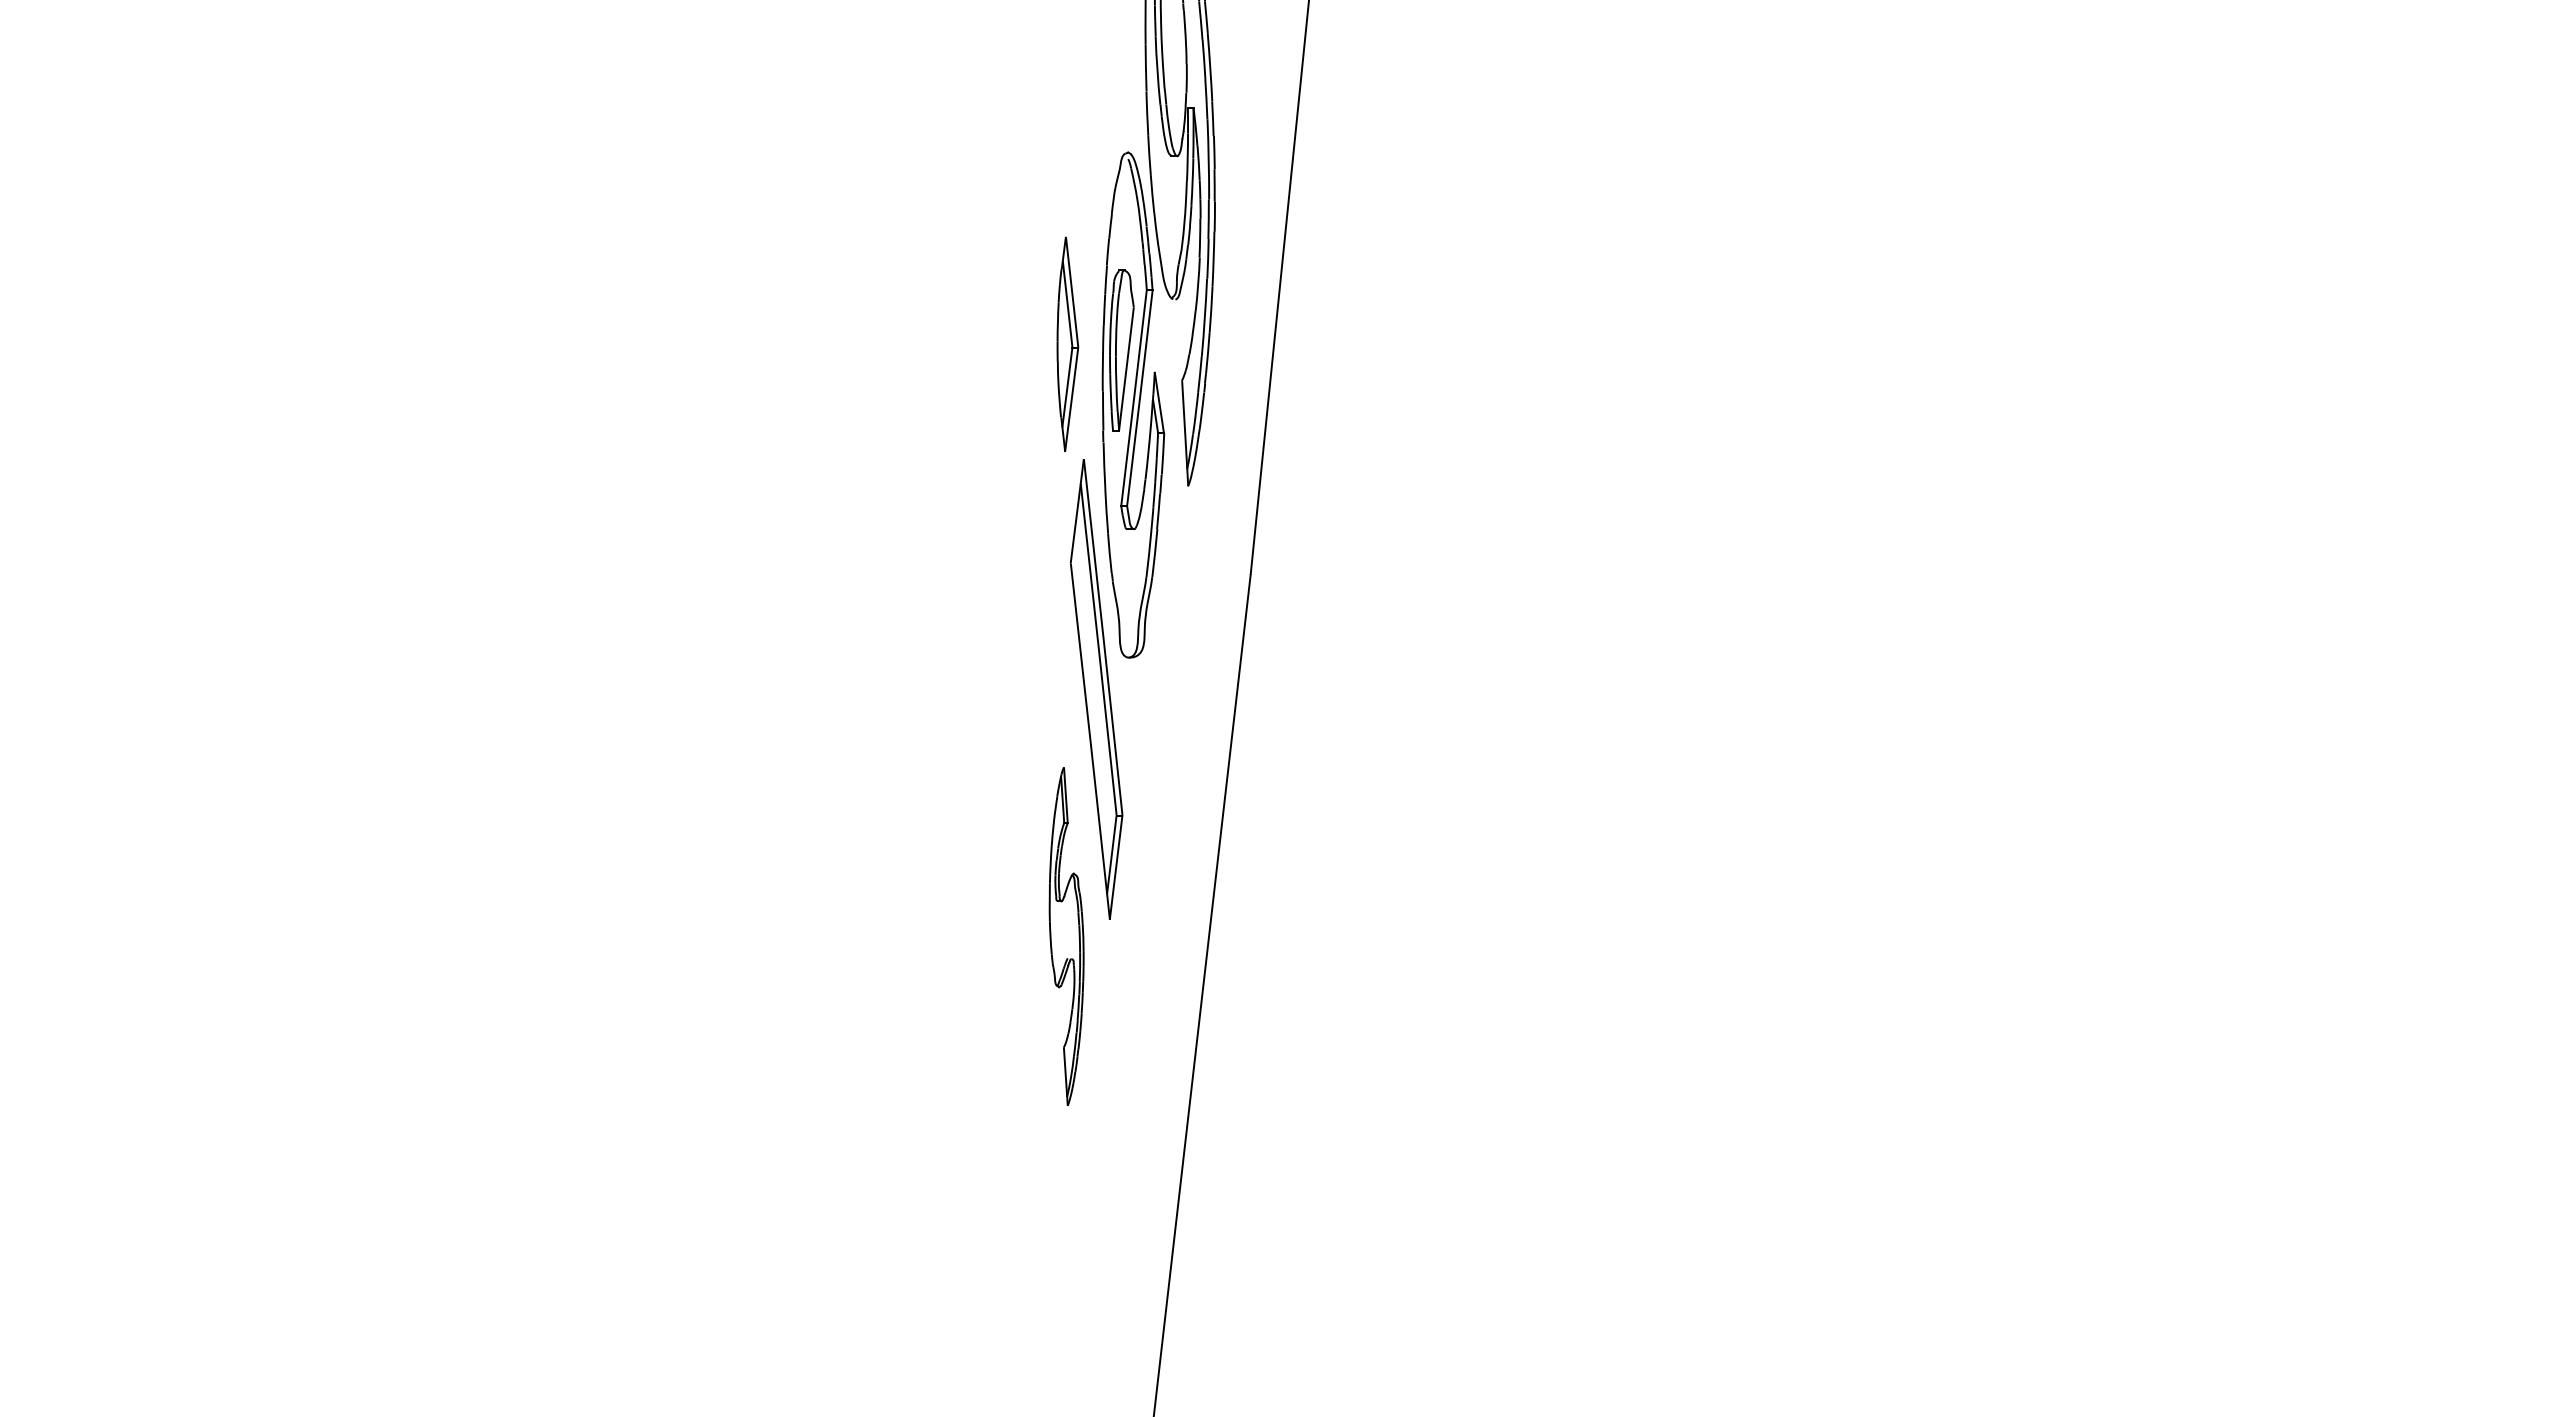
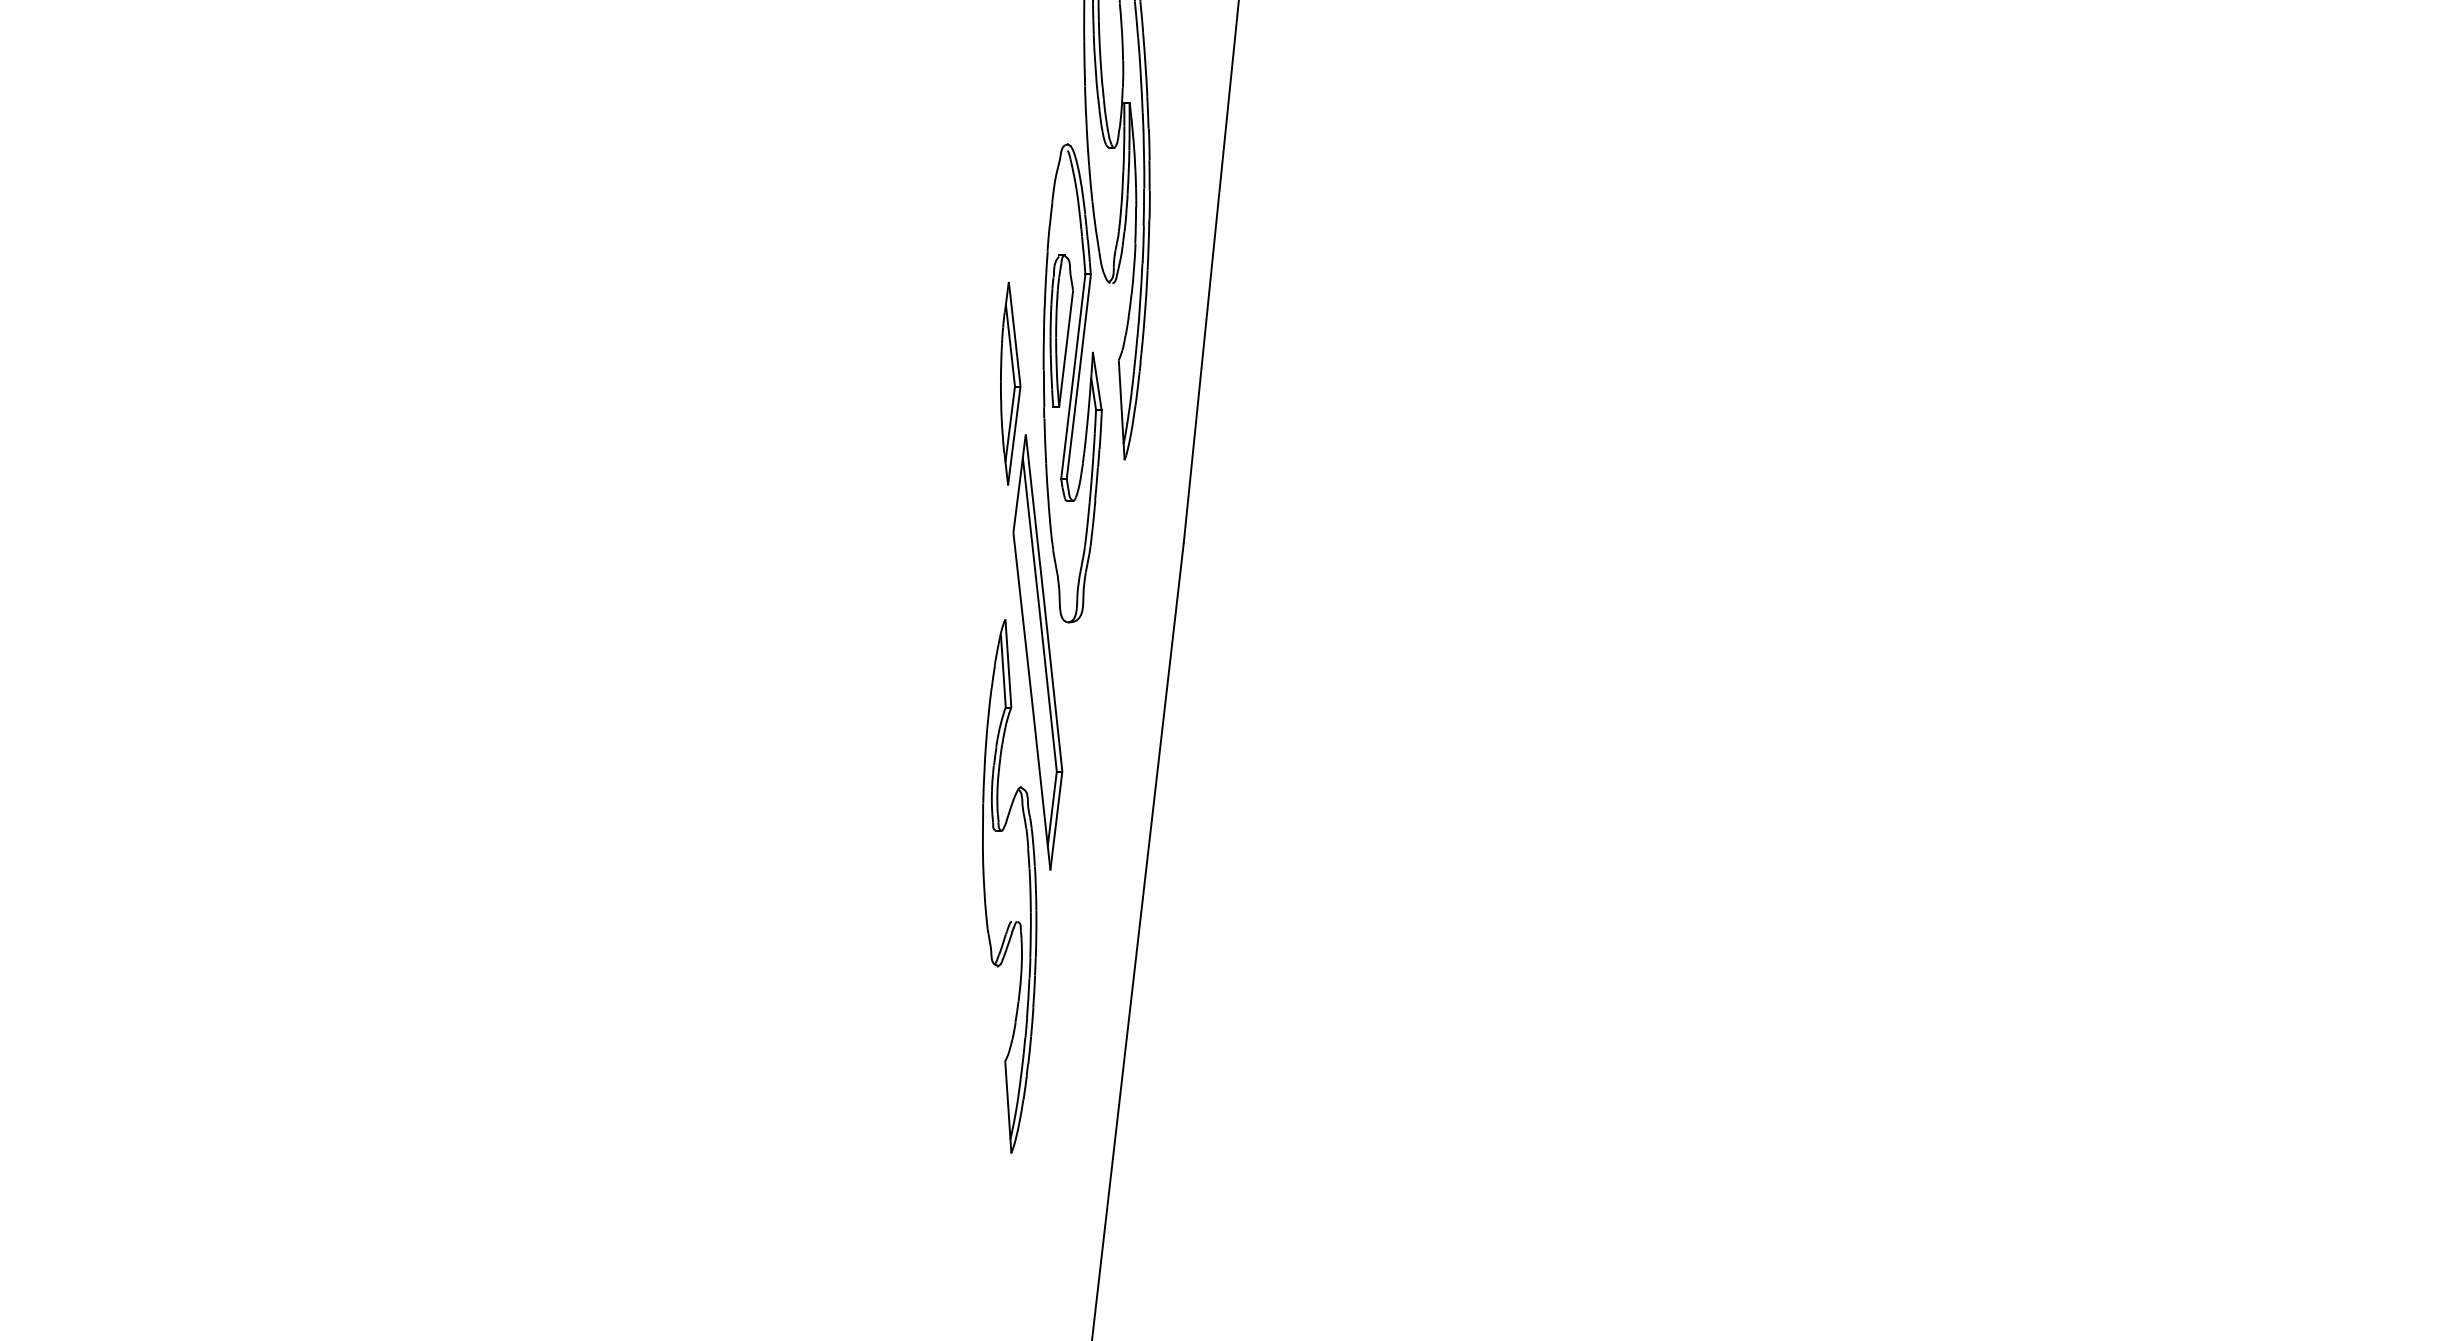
part: (1067, 343) -> (1010, 382), moved
part: (1066, 936) -> (1009, 886), size x1.67

